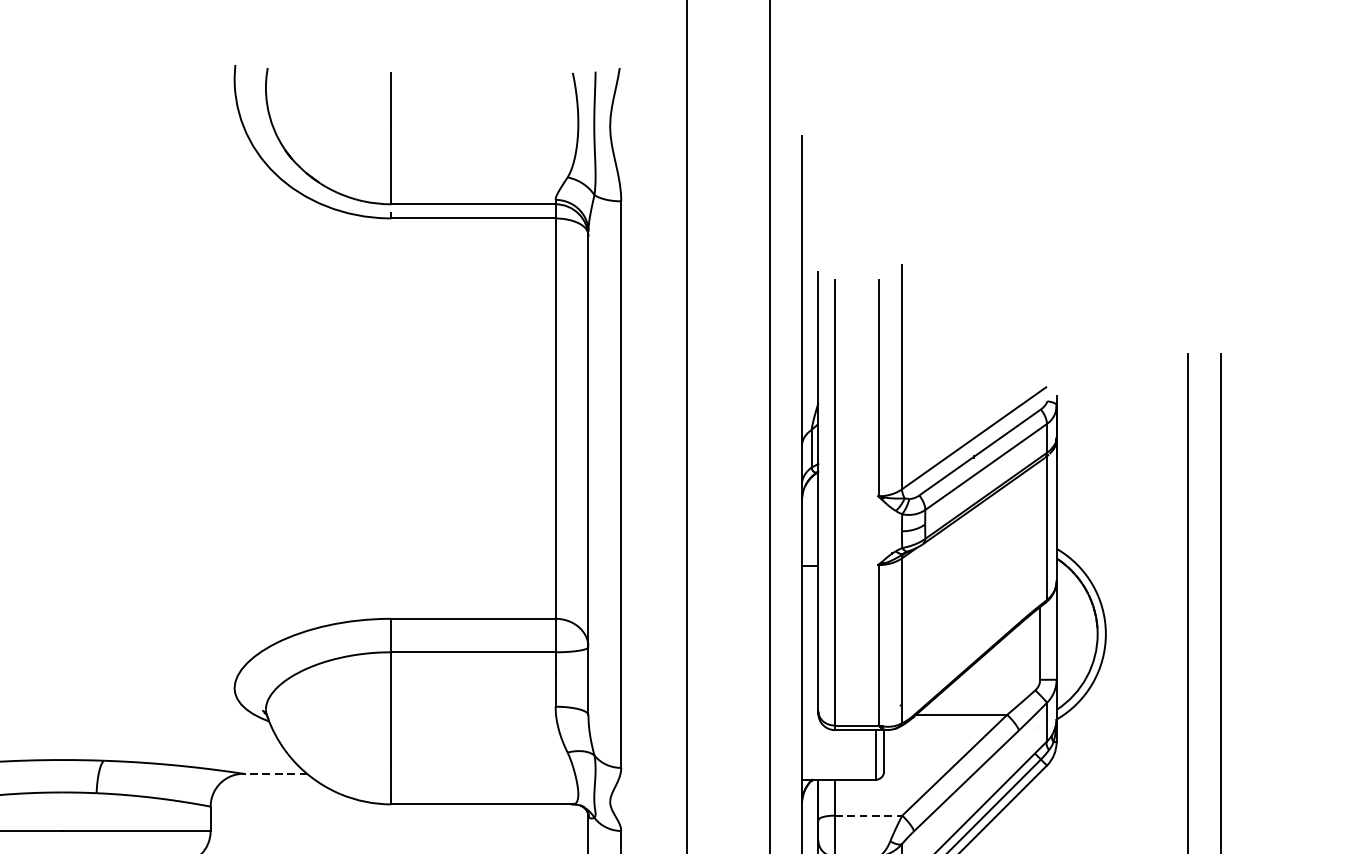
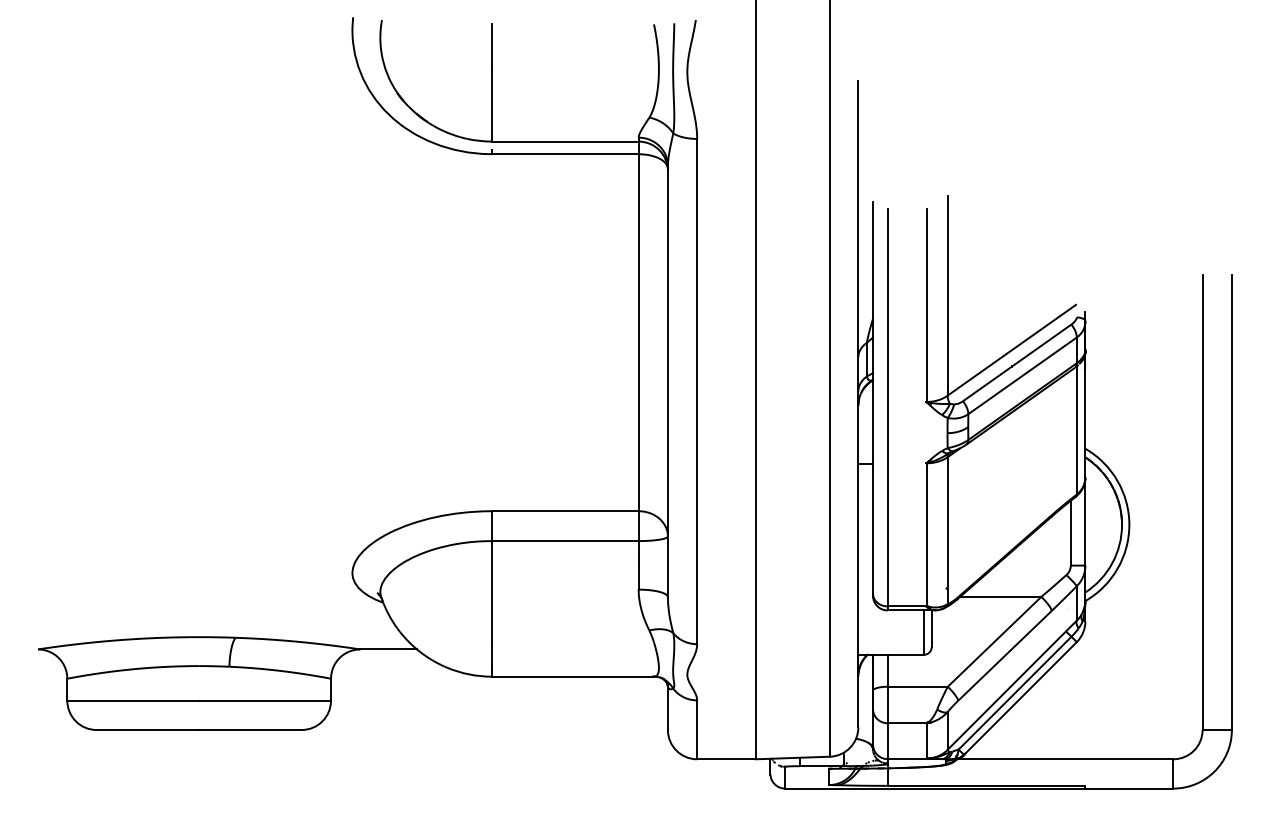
line: (275, 773) -> (388, 649), dashed -> solid
line: (869, 815) -> (918, 686), dashed -> solid

